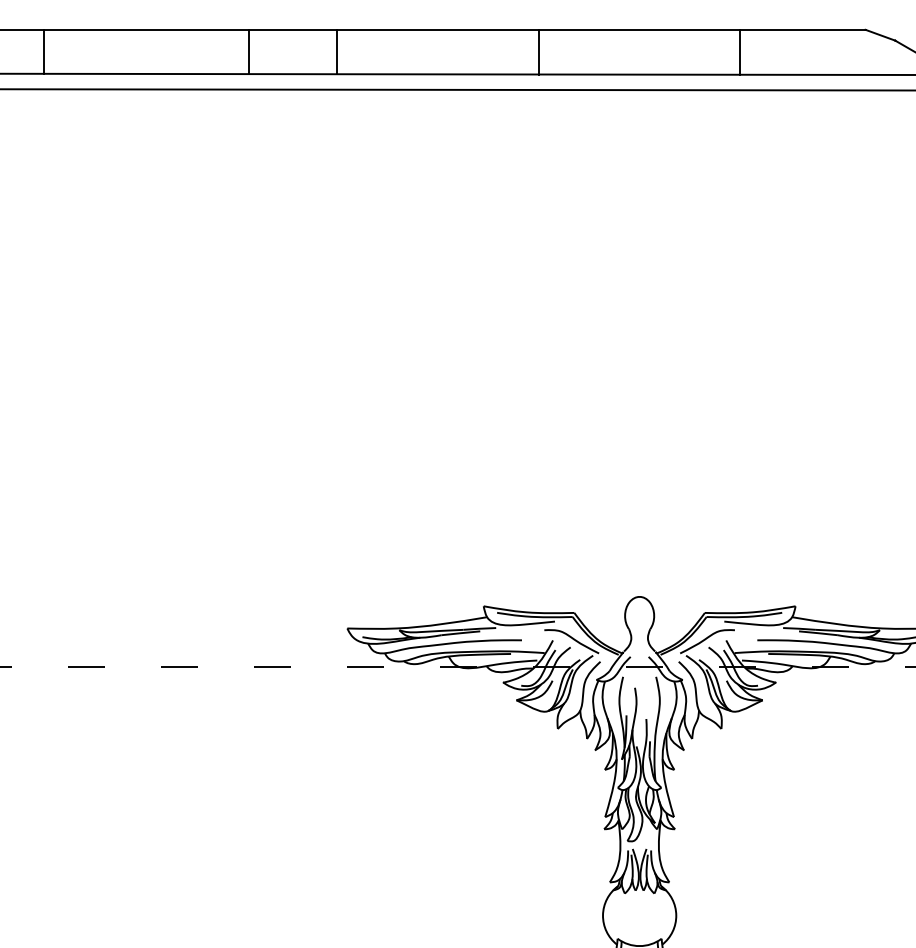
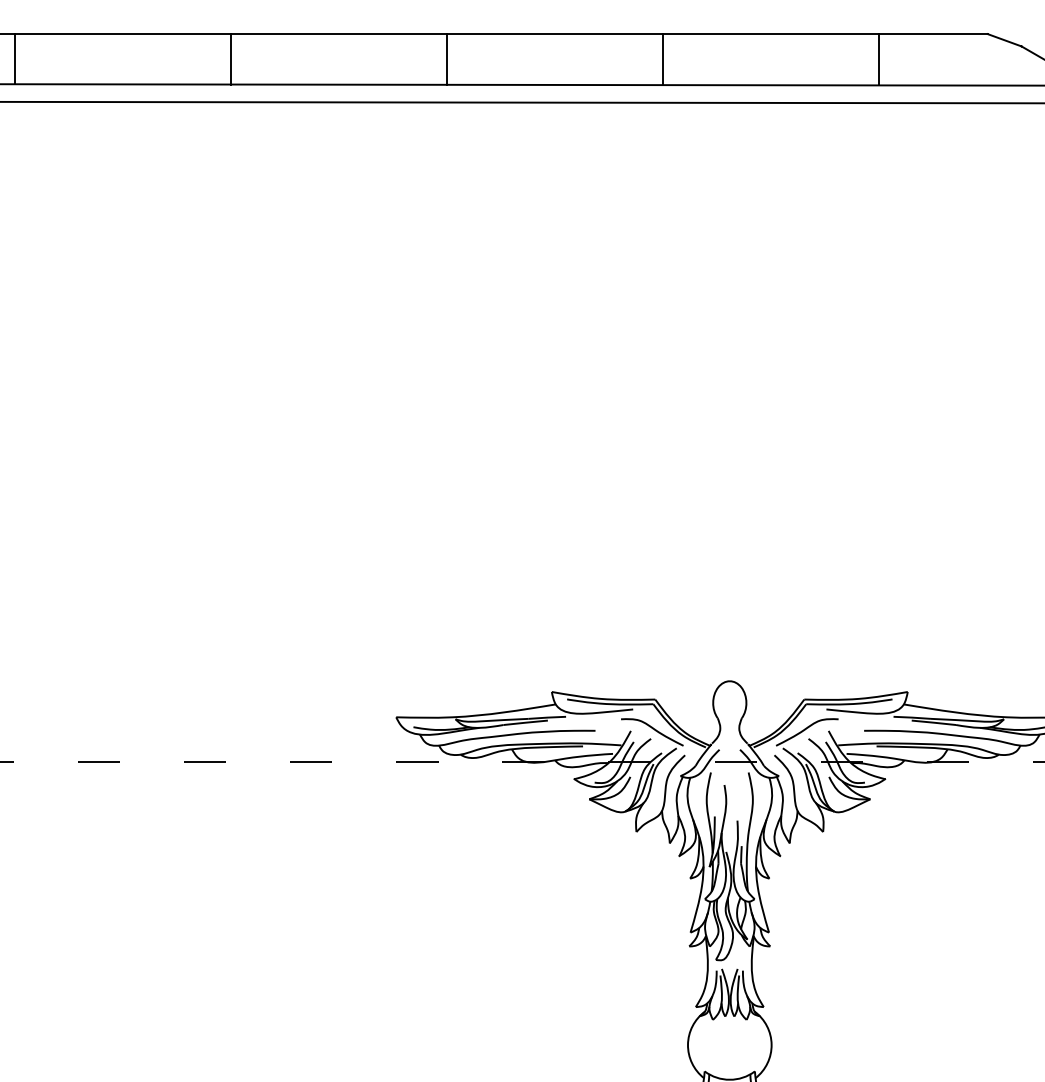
line: (43, 52) -> (14, 59), moved
line: (248, 52) -> (230, 59), moved
line: (337, 52) -> (446, 59), moved
line: (538, 52) -> (662, 59), moved
line: (740, 52) -> (878, 59), moved

